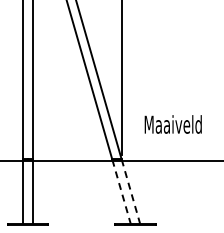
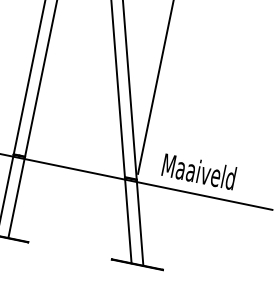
text: (172, 124) -> (198, 171), moved
line: (121, 192) -> (127, 220), dashed -> solid
line: (131, 192) -> (140, 223), dashed -> solid

